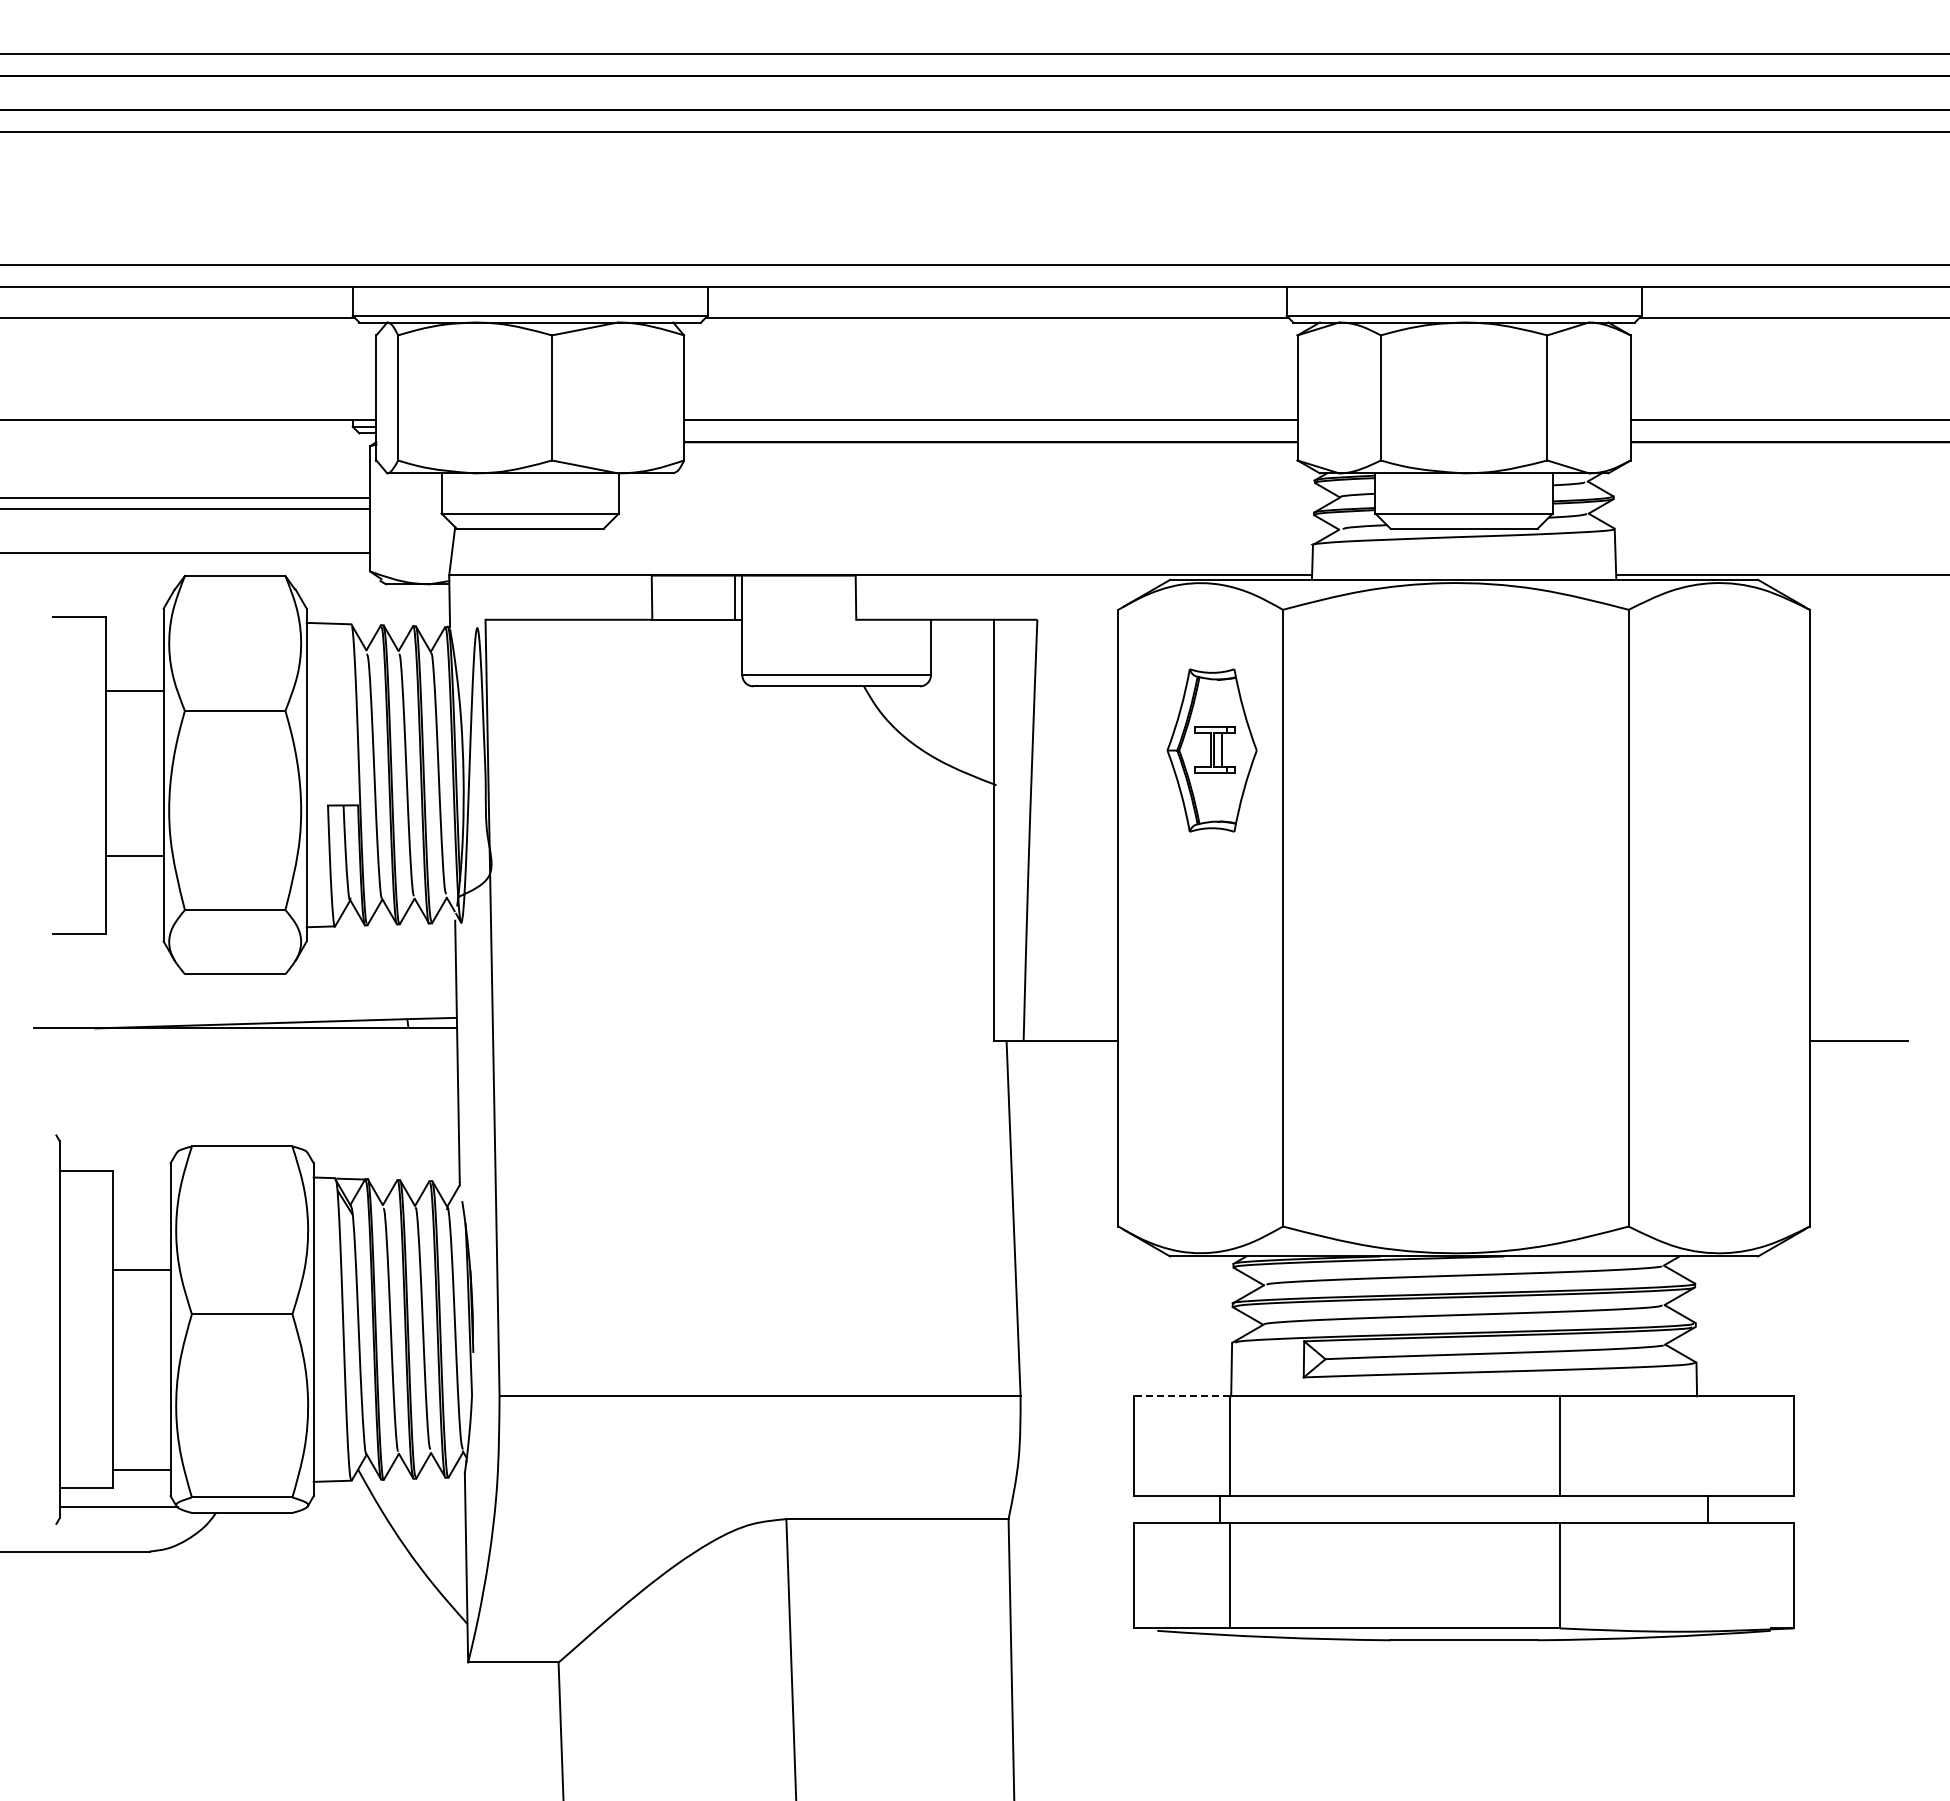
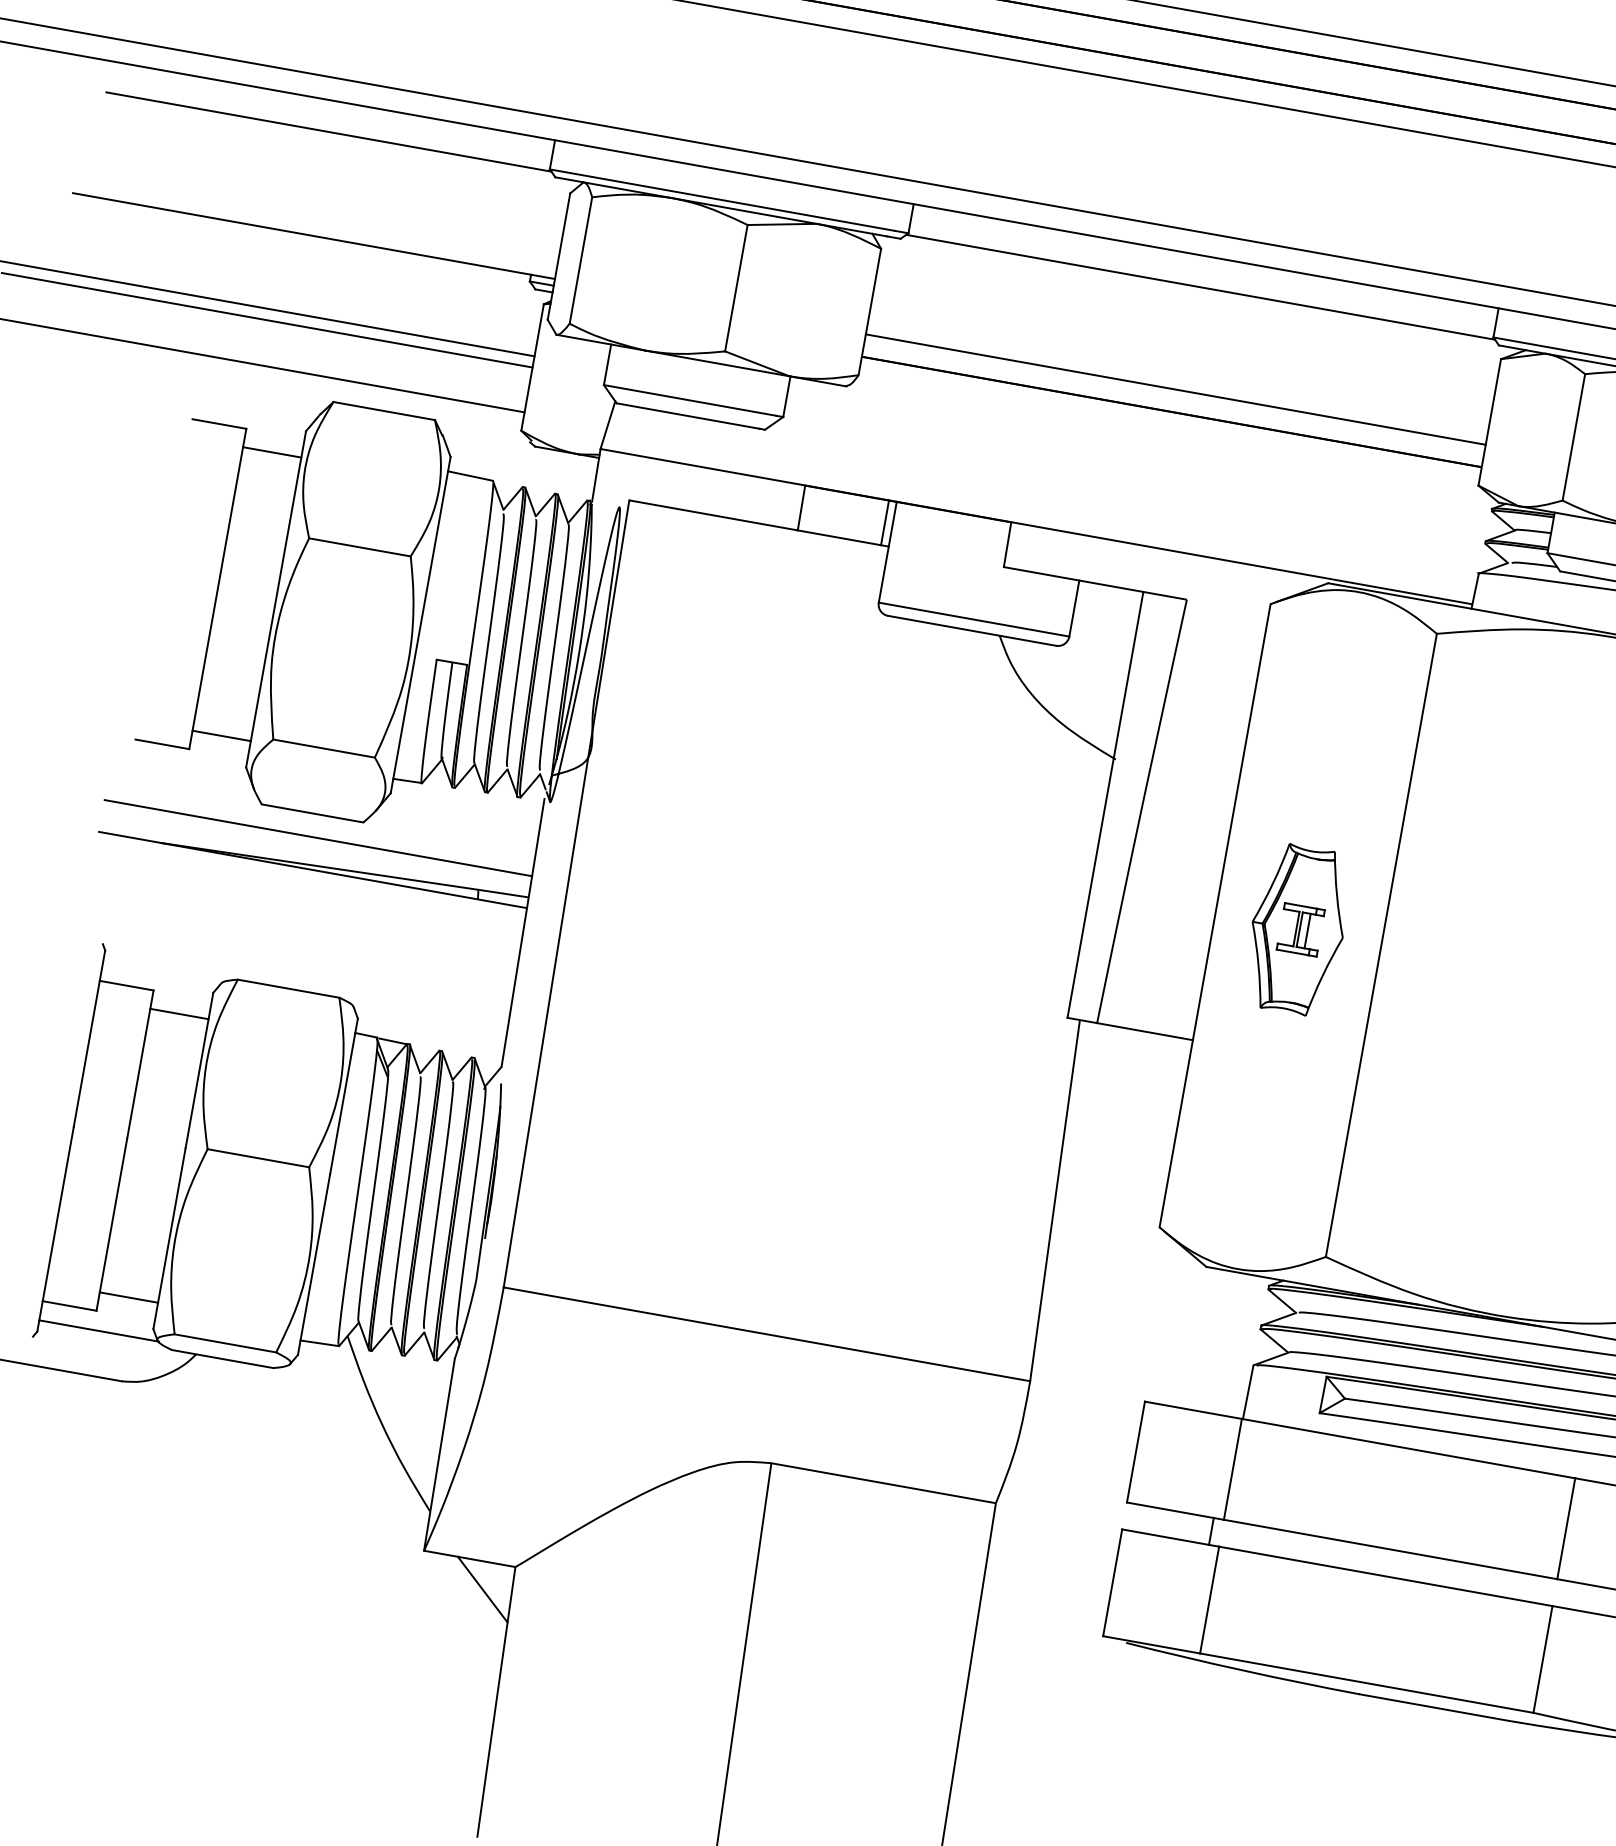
line: (134, 690) -> (271, 452), moved
part: (1211, 750) -> (1297, 929), moved
line: (134, 856) -> (221, 735), moved
line: (244, 996) -> (317, 837), added
line: (141, 1270) -> (179, 1014), moved
line: (1182, 1396) -> (1193, 1410), dashed -> solid
line: (530, 1689) -> (482, 1589), added

